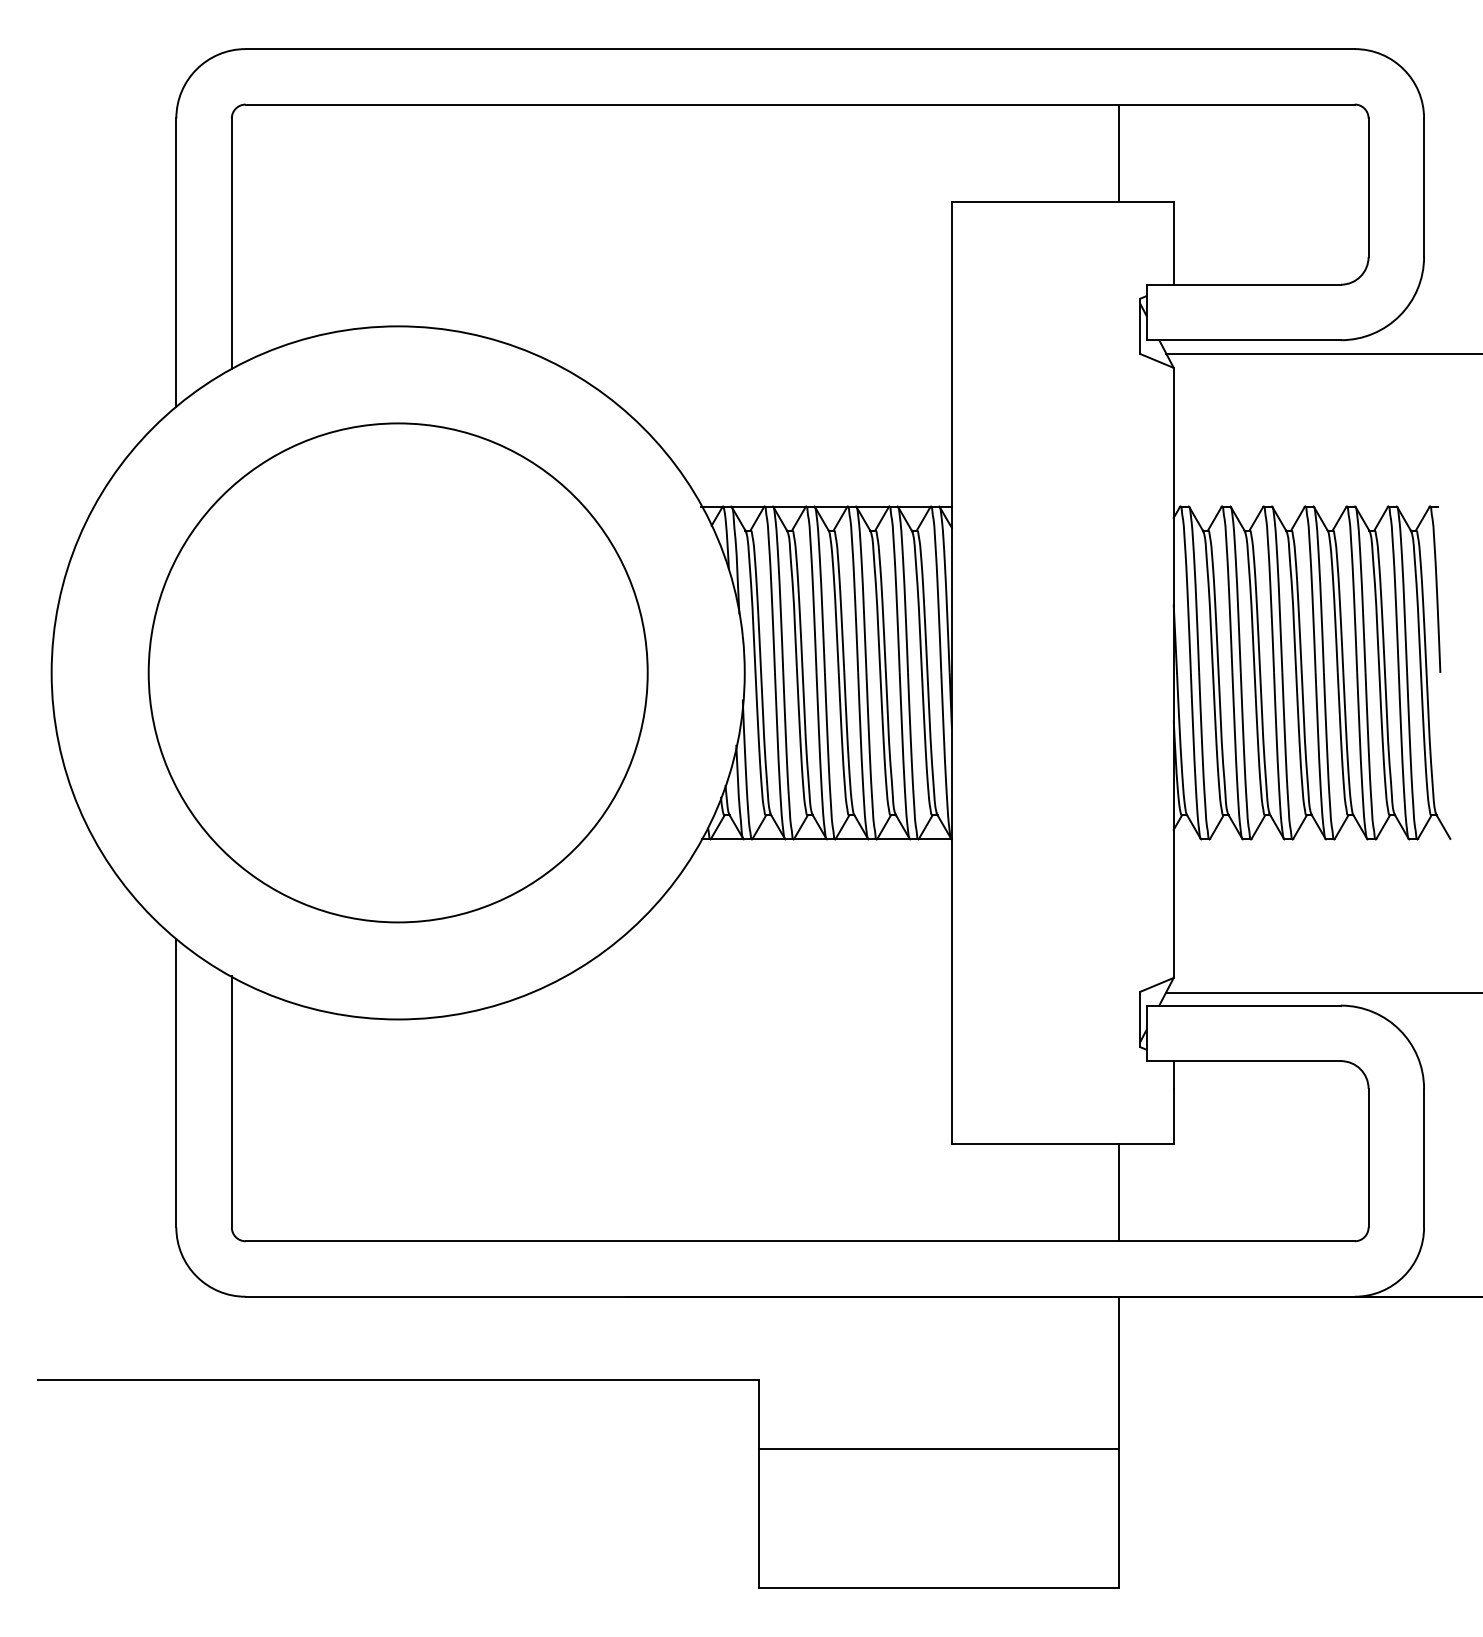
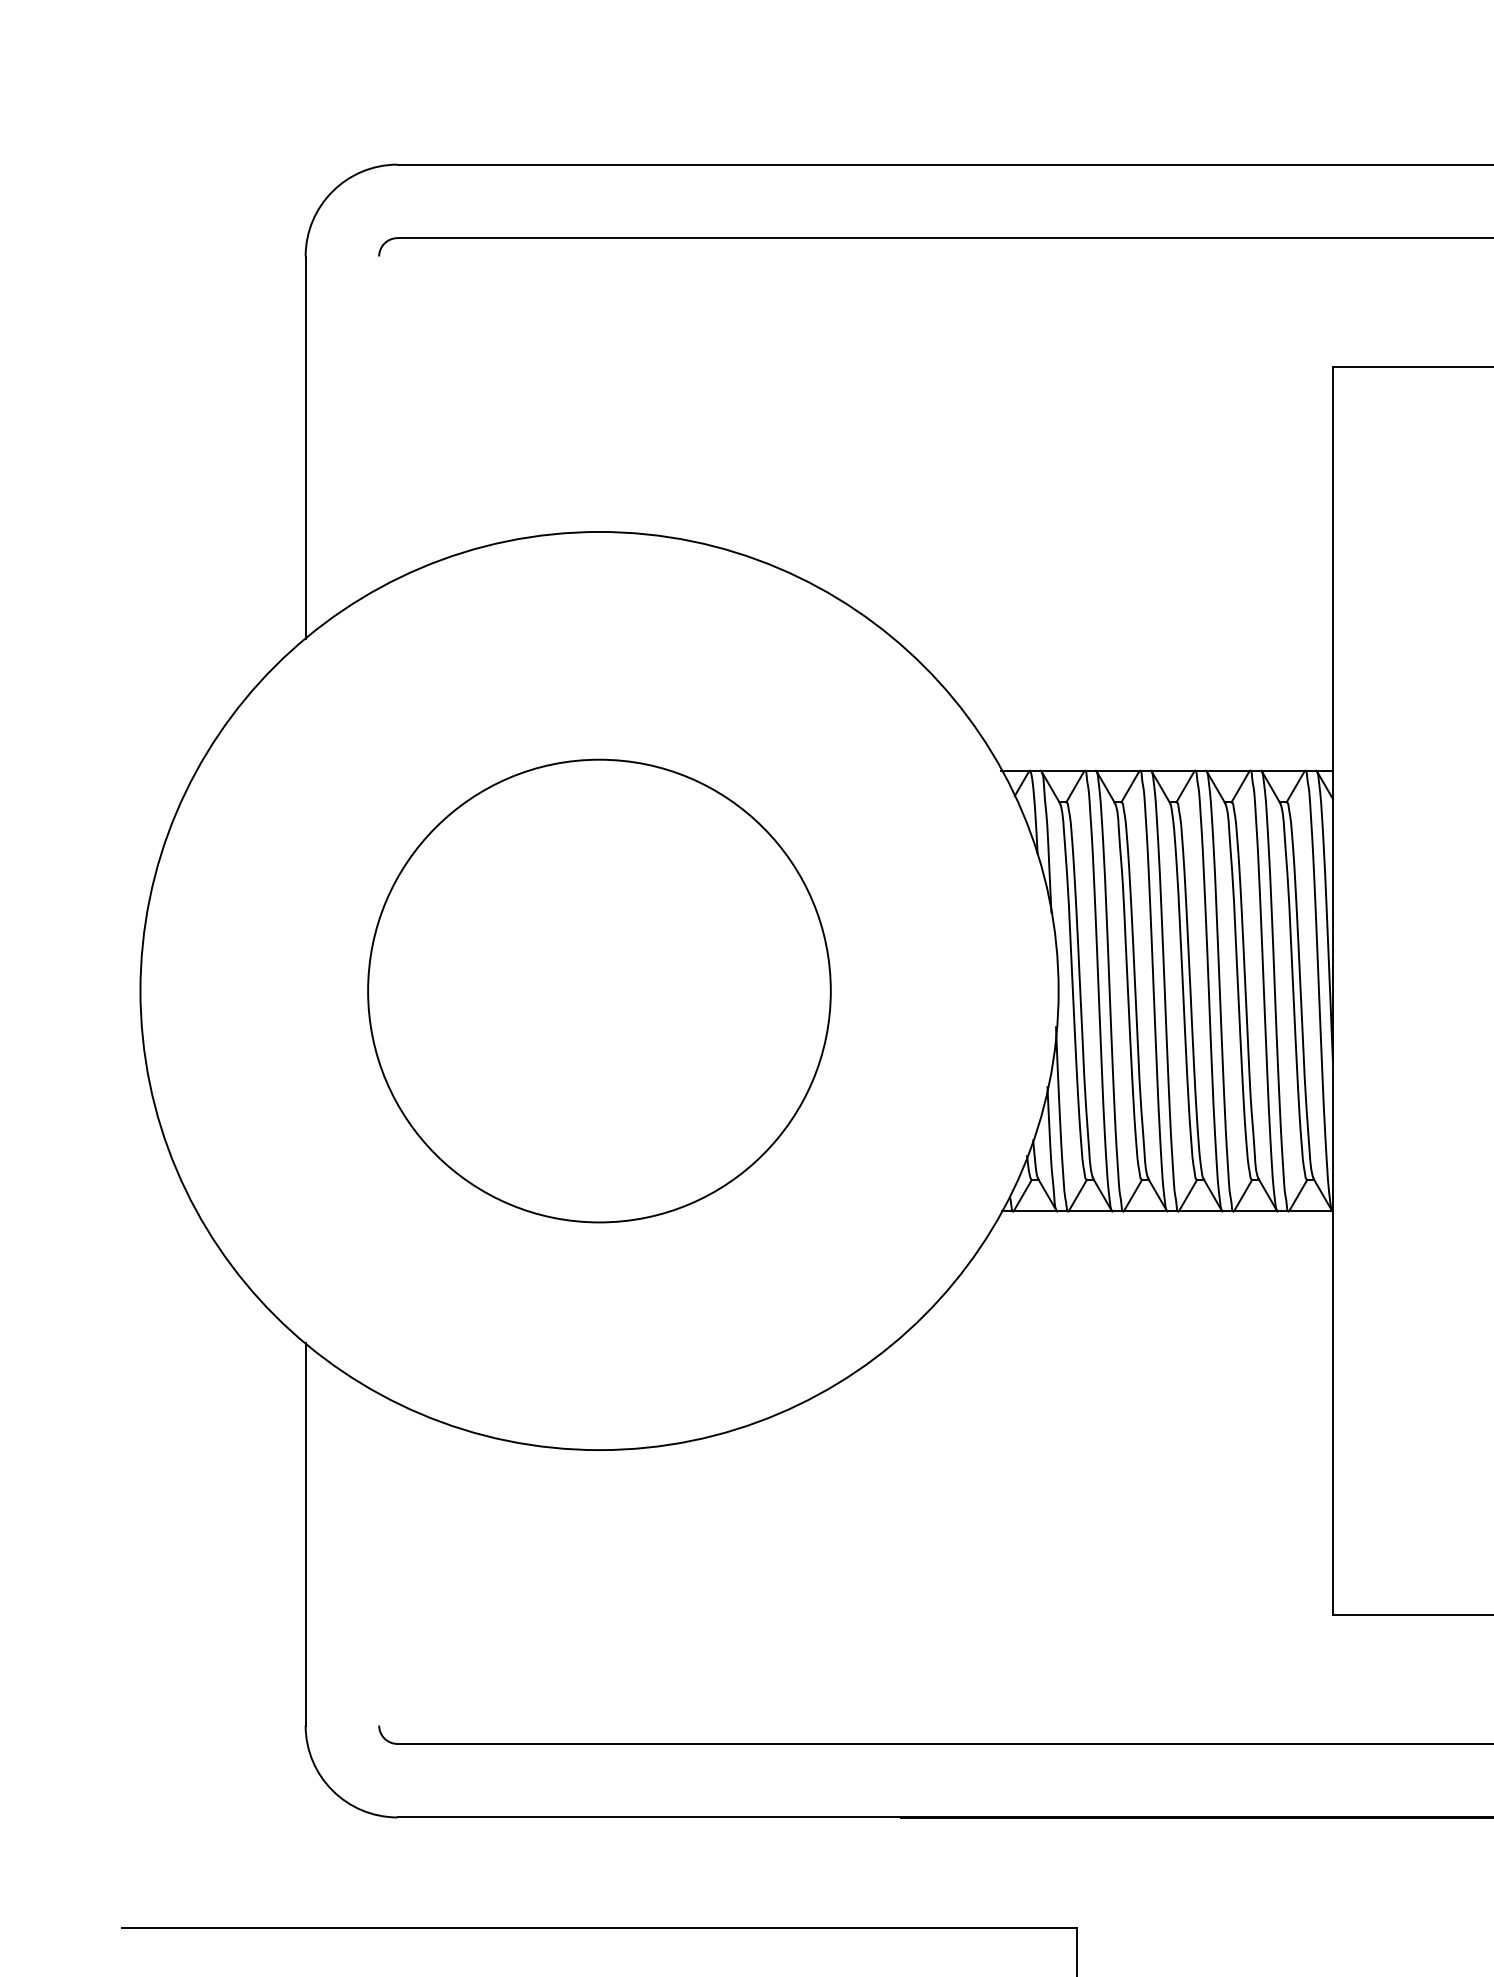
line: (231, 243) -> (378, 422), removed
circle: (397, 672) -> (598, 990), size x0.7
line: (231, 1101) -> (378, 1558), removed

